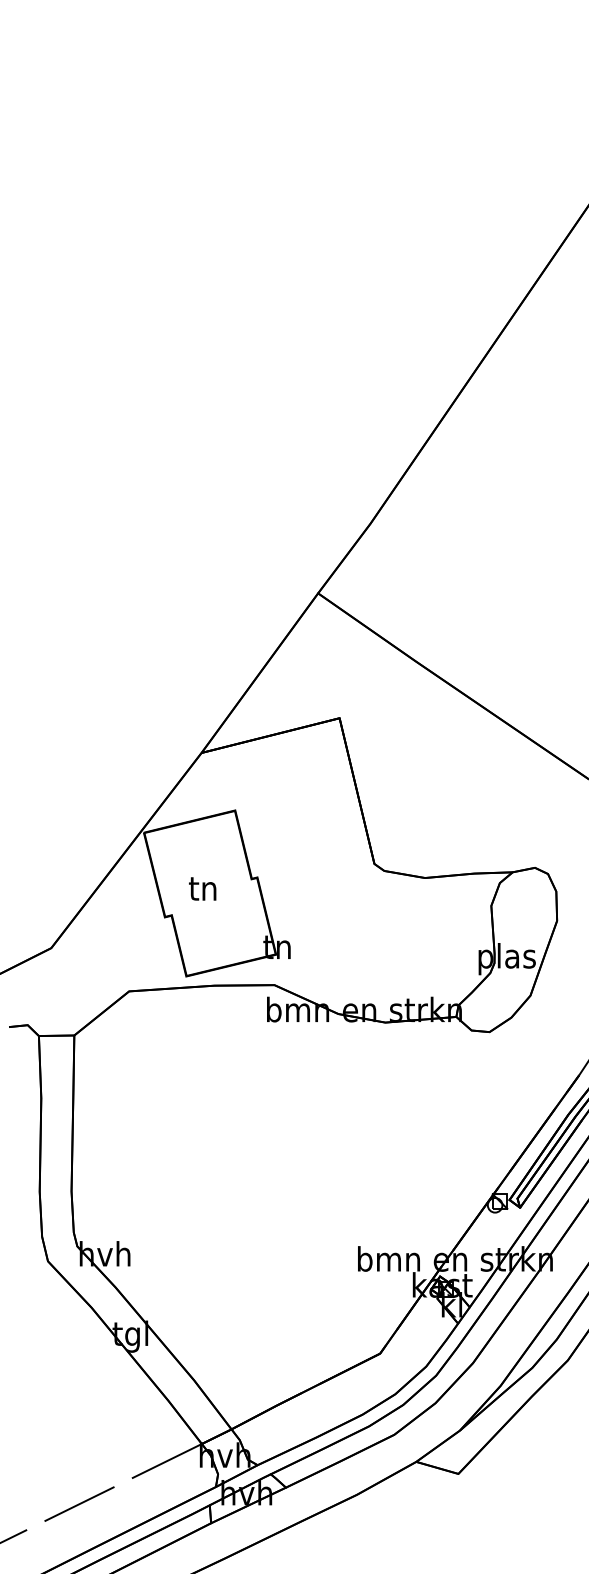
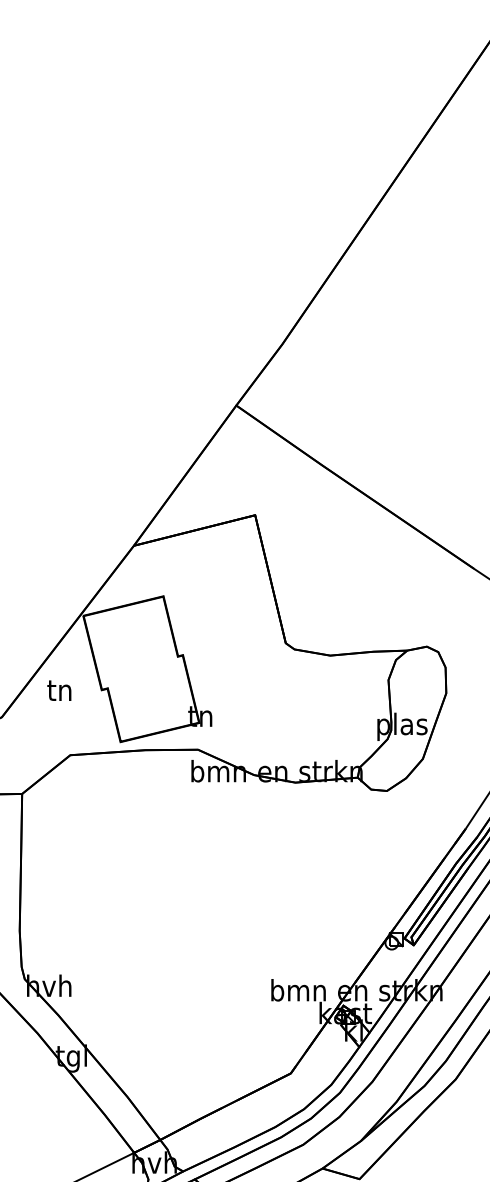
text: (202, 888) -> (59, 690), moved

